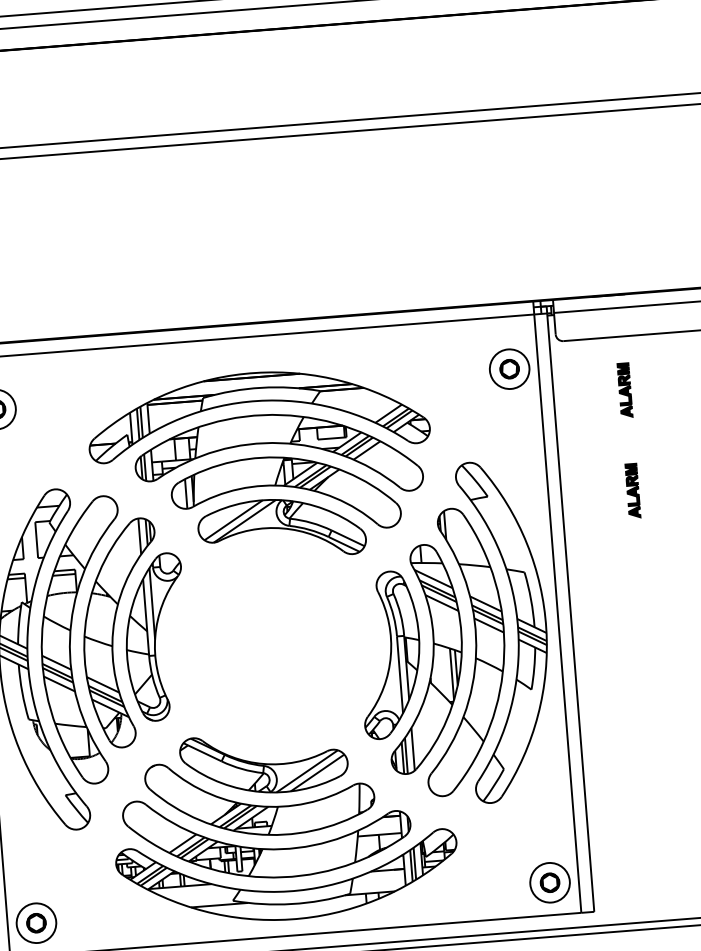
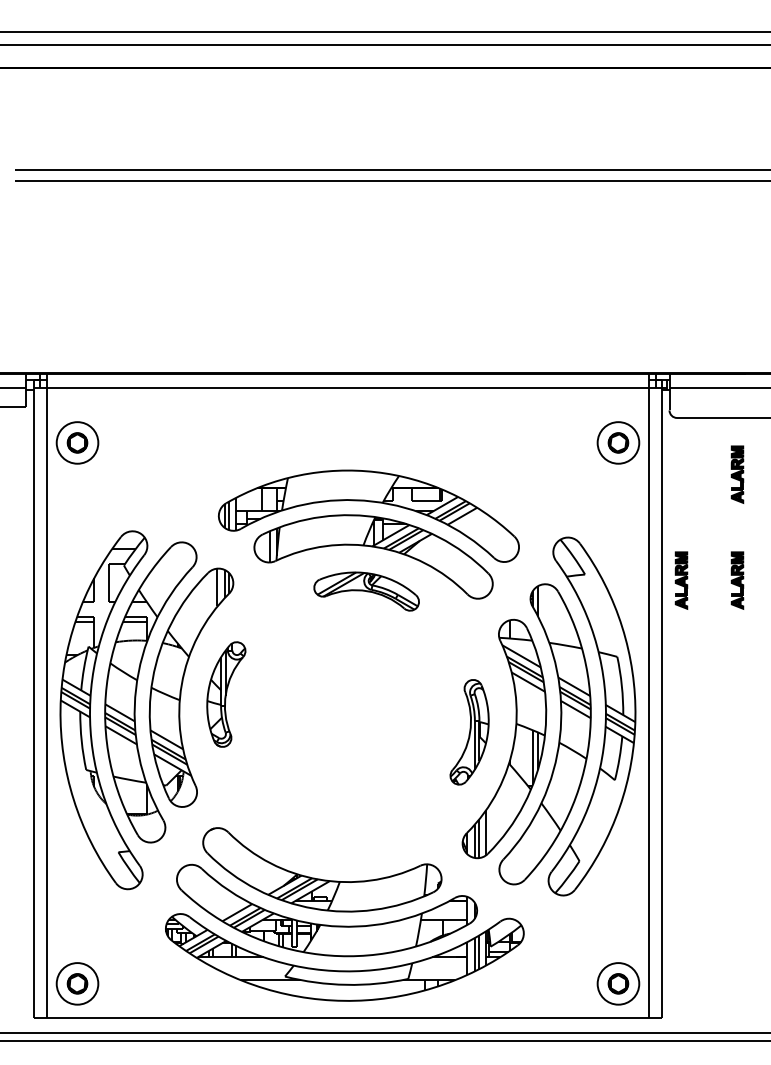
part: (256, 402) -> (350, 456), removed
part: (579, 495) -> (681, 580), added
part: (281, 529) -> (366, 591), size x0.6
part: (156, 637) -> (226, 694), size x0.6
part: (389, 655) -> (469, 732), size x0.6
part: (264, 762) -> (329, 834), removed

